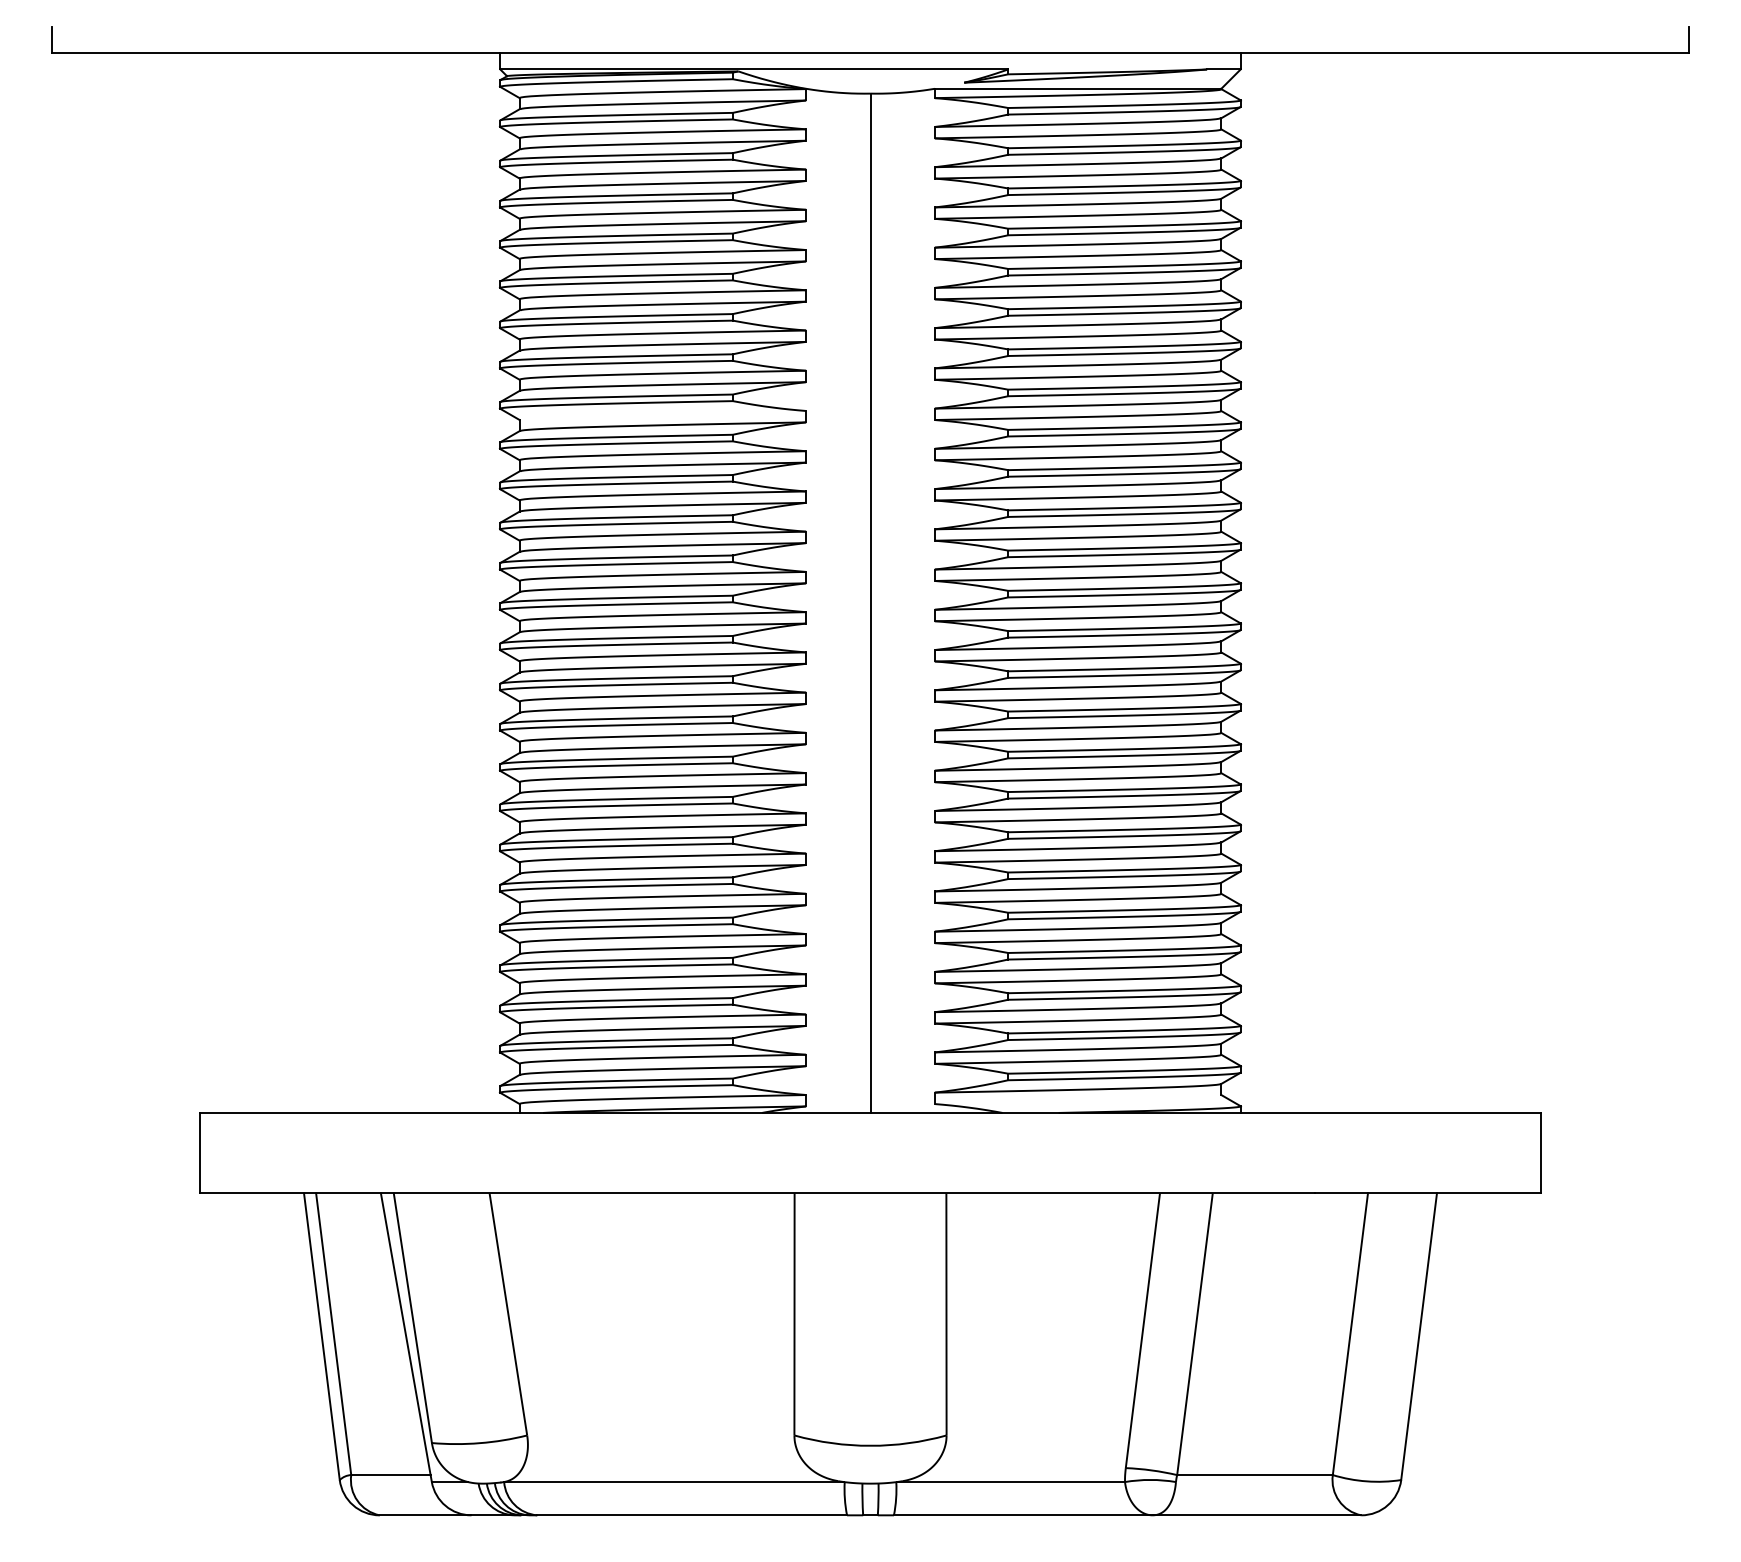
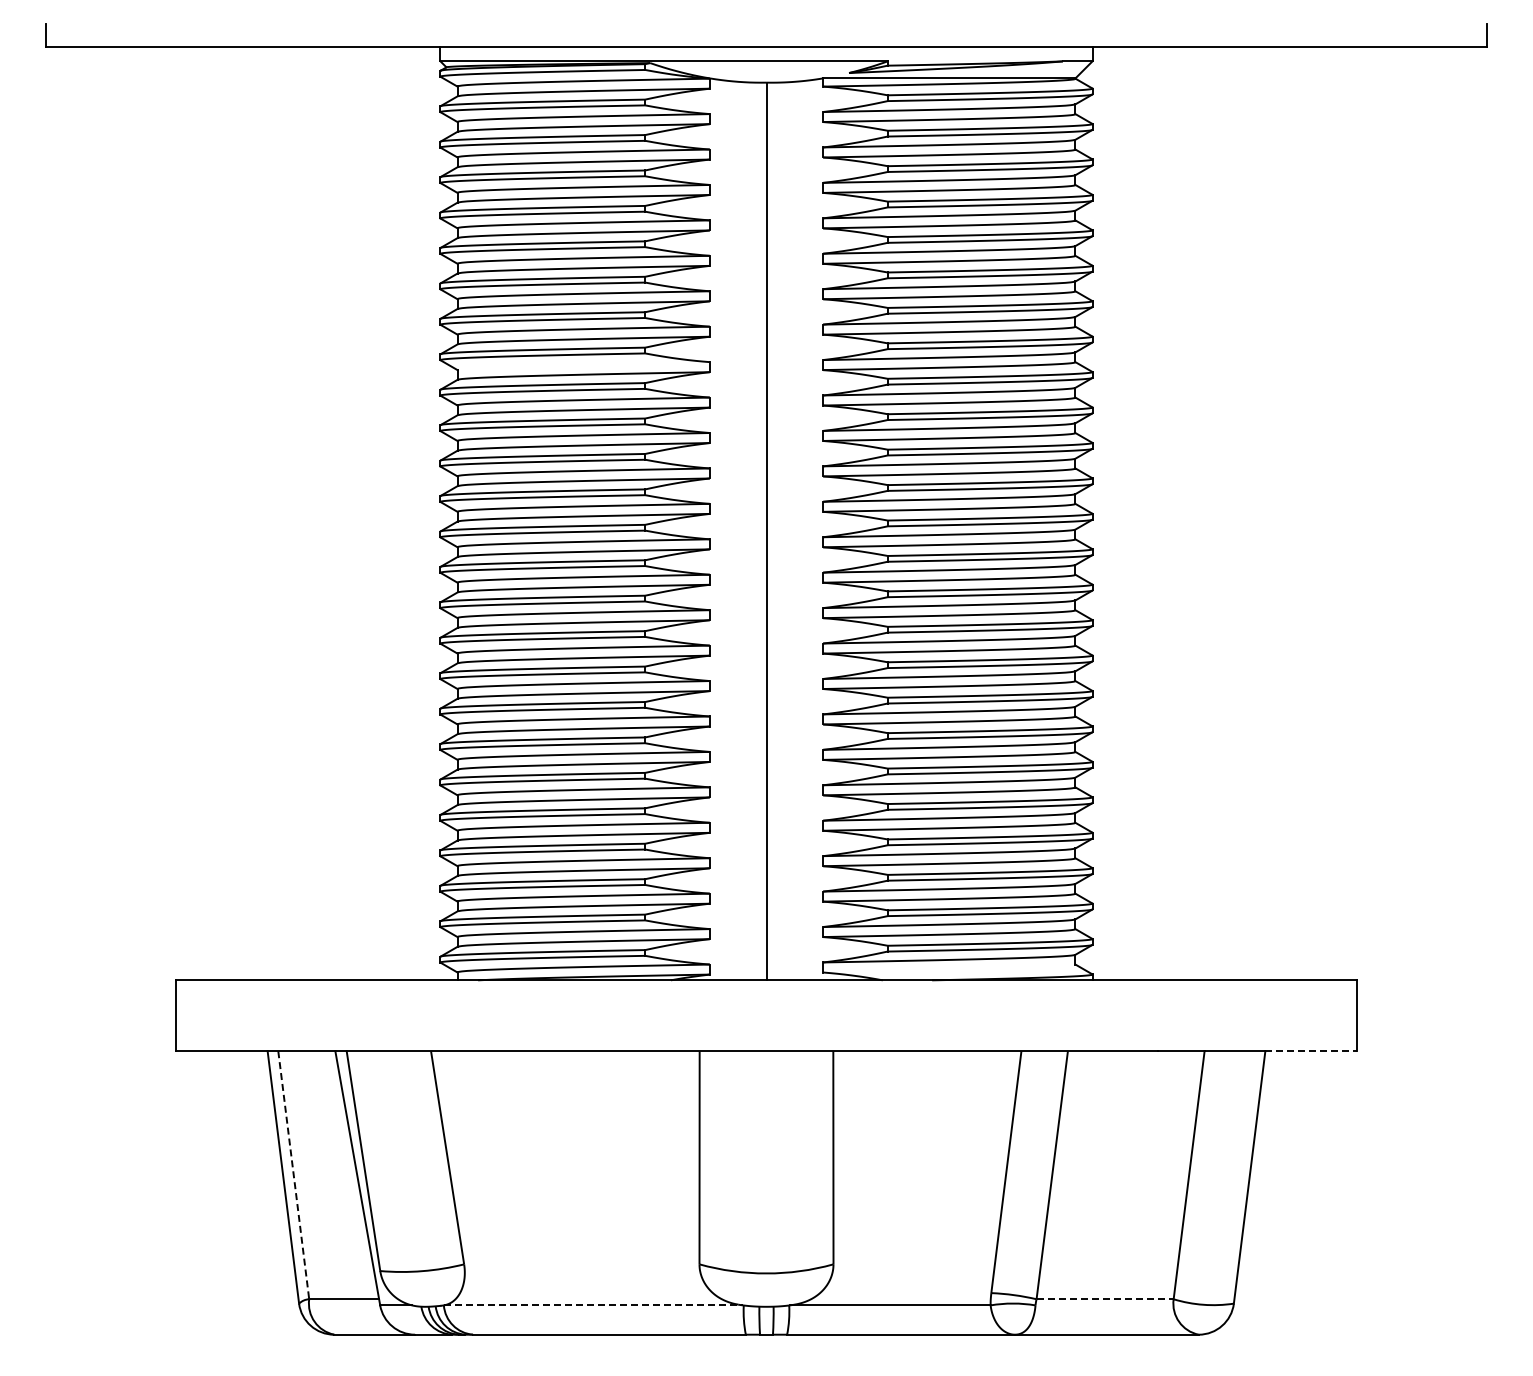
line: (1489, 1193) -> (1311, 1051), solid -> dashed
line: (333, 1334) -> (293, 1175), solid -> dashed
line: (1255, 1475) -> (1105, 1299), solid -> dashed
line: (674, 1482) -> (593, 1305), solid -> dashed

